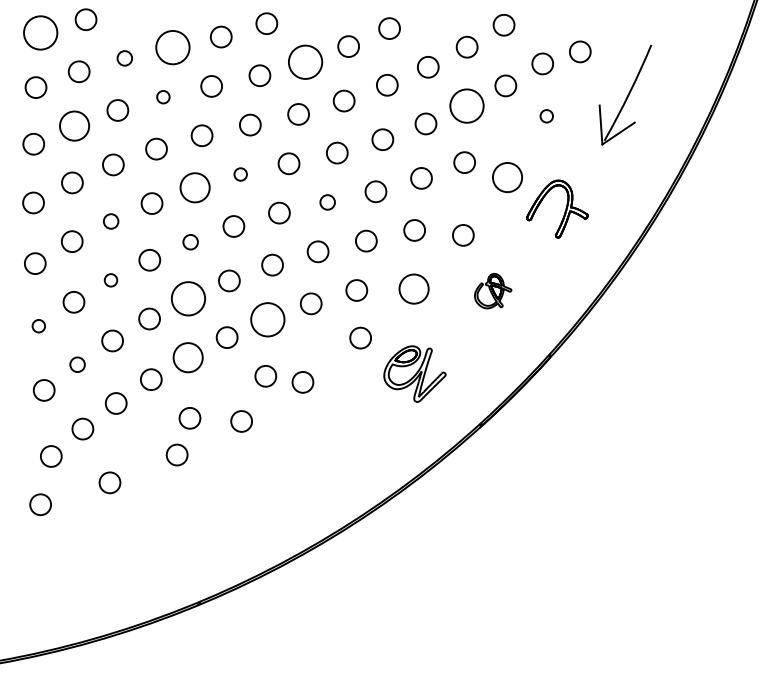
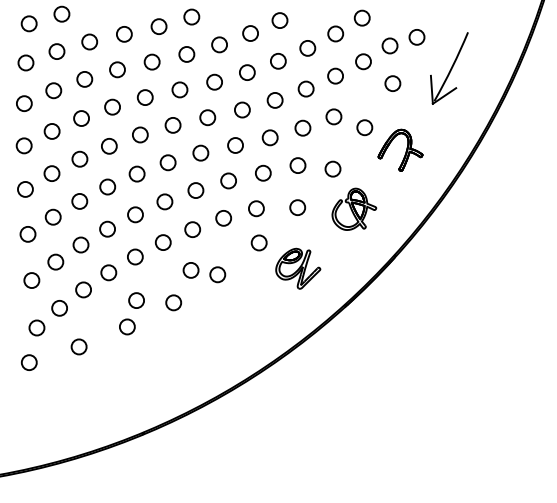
circle: (39, 32) -> (28, 23), size x0.62
circle: (173, 47) -> (124, 34), size x0.62
circle: (124, 57) -> (89, 41), size x1.43
circle: (305, 61) -> (219, 44), size x0.62
circle: (163, 96) -> (117, 69), size x1.67
circle: (466, 105) -> (335, 75), size x0.62
circle: (546, 116) -> (392, 83), size x1.67
circle: (74, 125) -> (53, 90), size x0.71
circle: (239, 174) -> (172, 125), size x1.67
circle: (507, 177) -> (364, 127), size x0.71
circle: (195, 187) -> (140, 134), size x0.71
circle: (327, 202) -> (235, 145), size x1.43
circle: (110, 220) -> (79, 158), size x1.43
circle: (189, 241) -> (136, 173), size x1.43
circle: (110, 280) -> (79, 201), size x1.67
circle: (413, 288) -> (297, 207), size x0.71
part: (493, 290) -> (354, 208), size x1.67
circle: (188, 298) -> (135, 214), size x0.62
circle: (267, 319) -> (192, 229), size x0.62
circle: (38, 326) -> (27, 234), size x1.67
circle: (188, 356) -> (135, 256), size x0.71
circle: (77, 363) -> (55, 261), size x1.43

